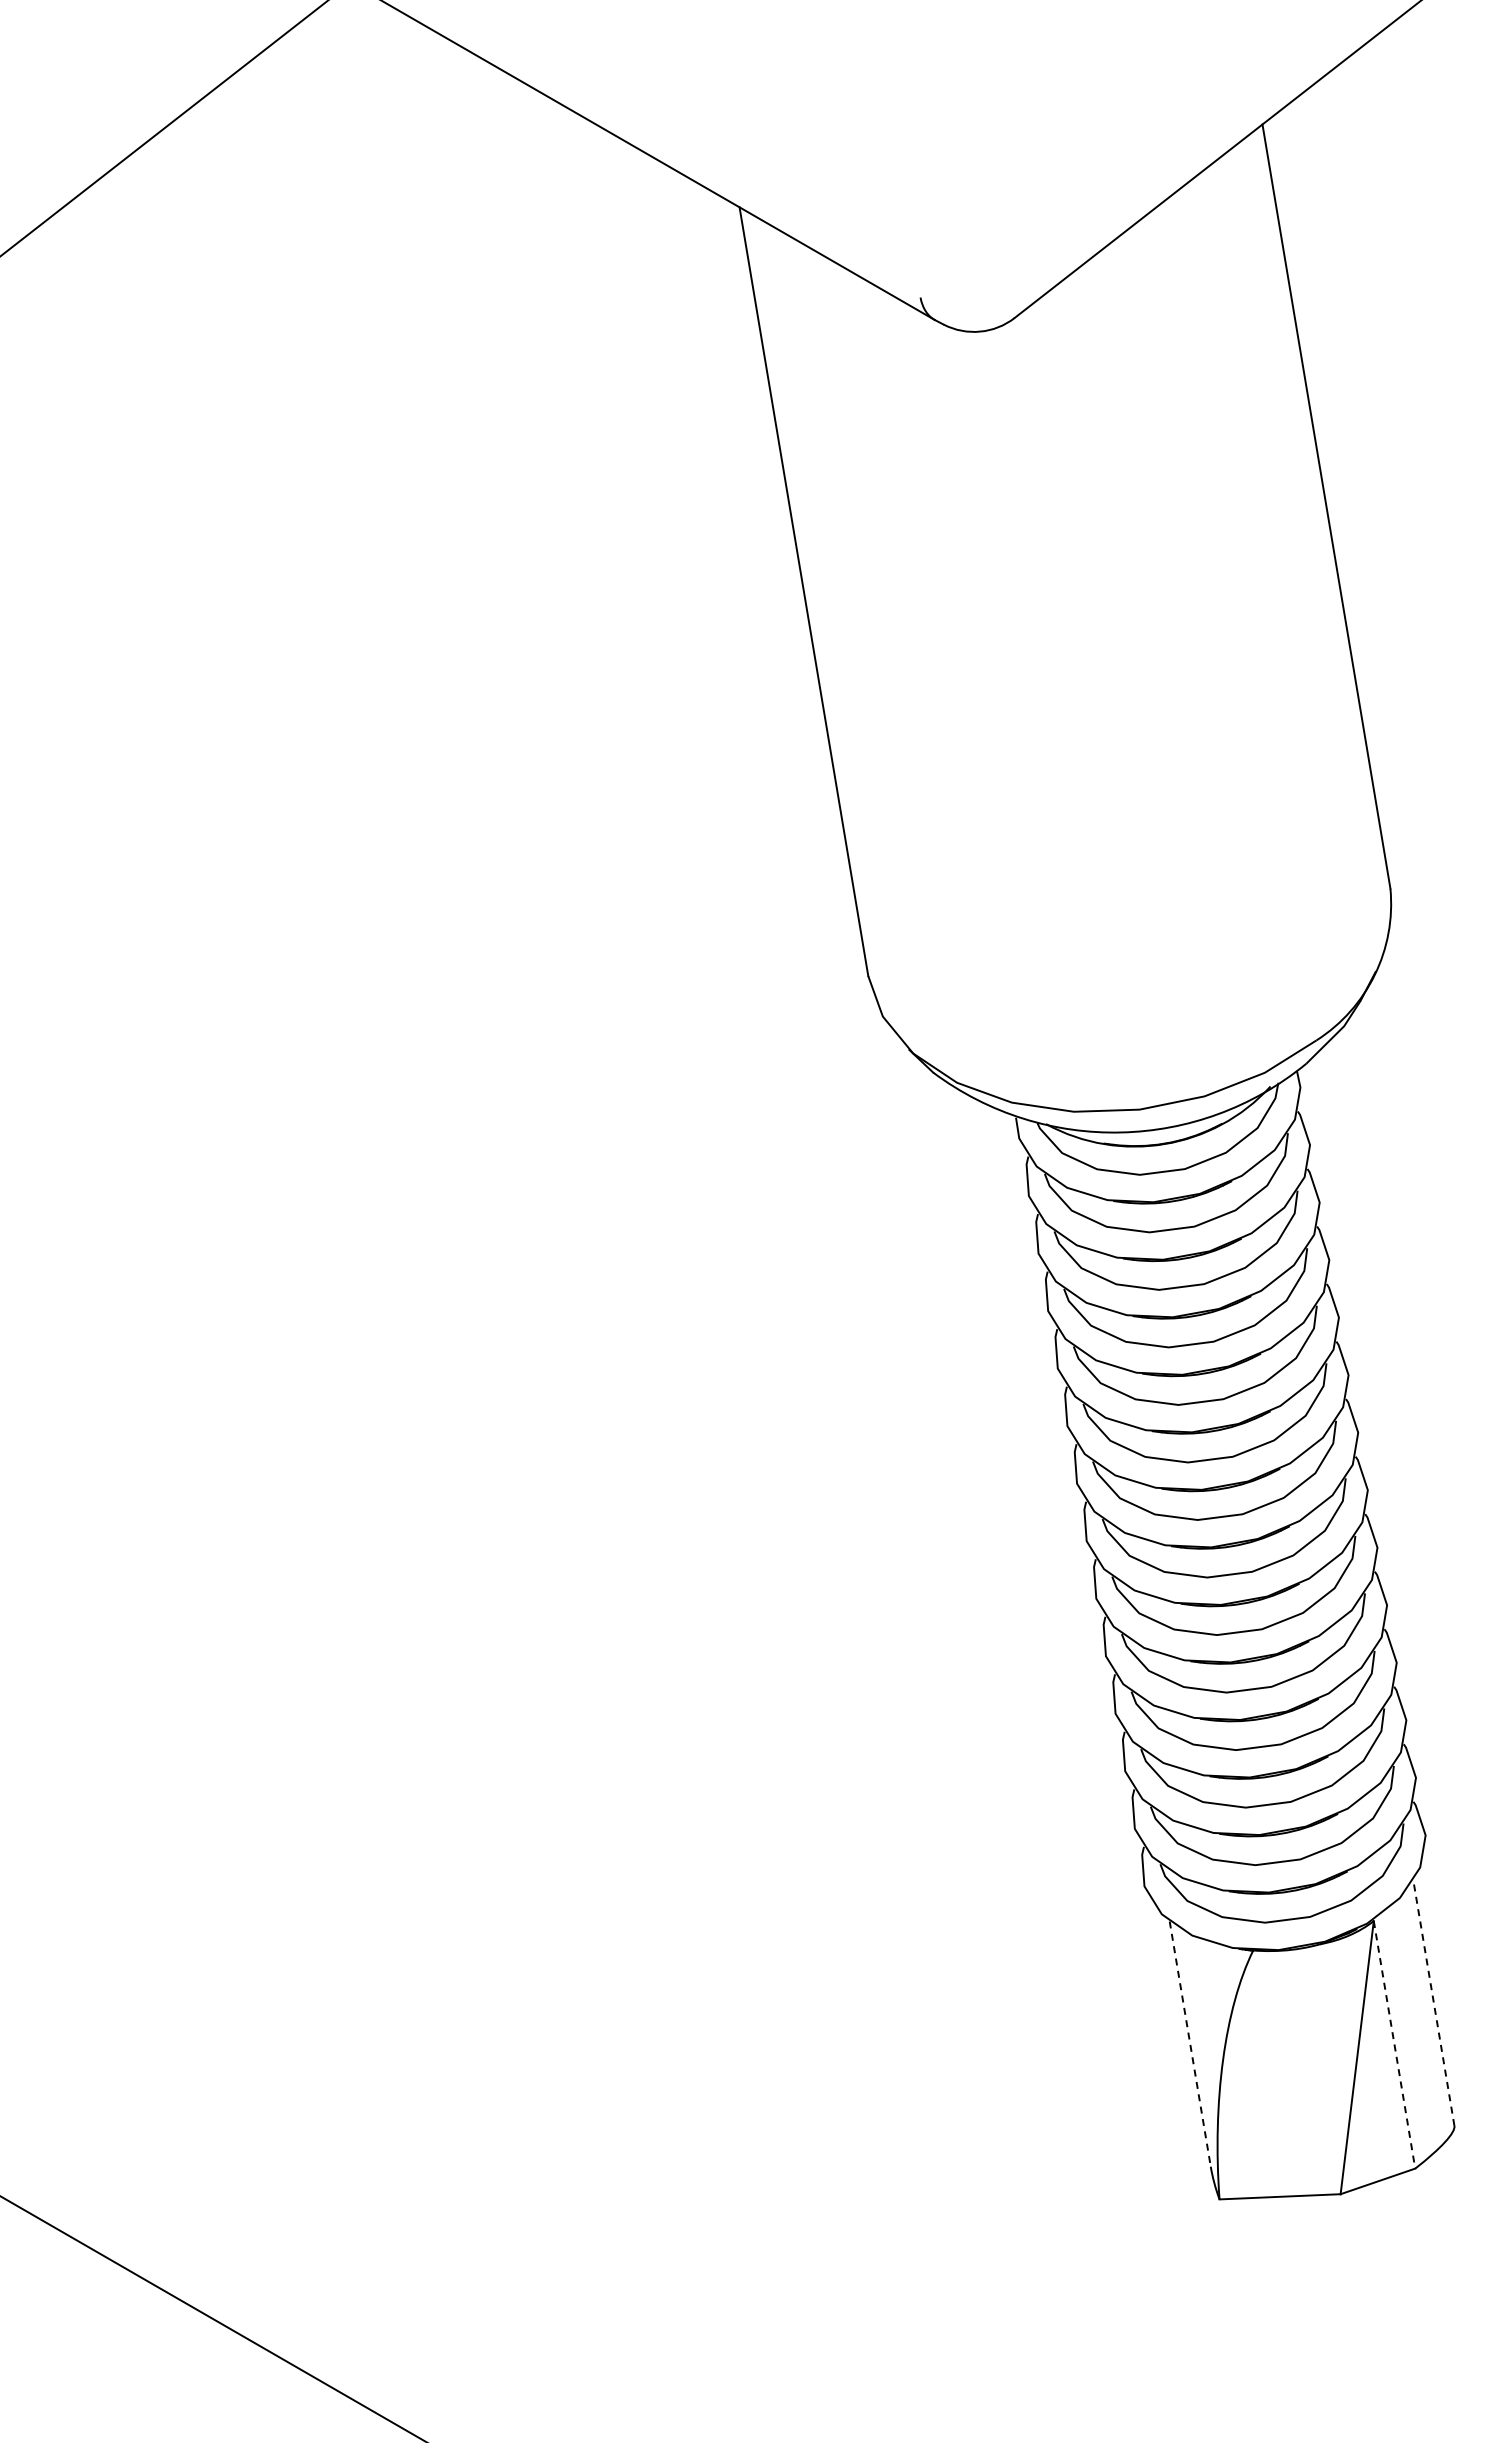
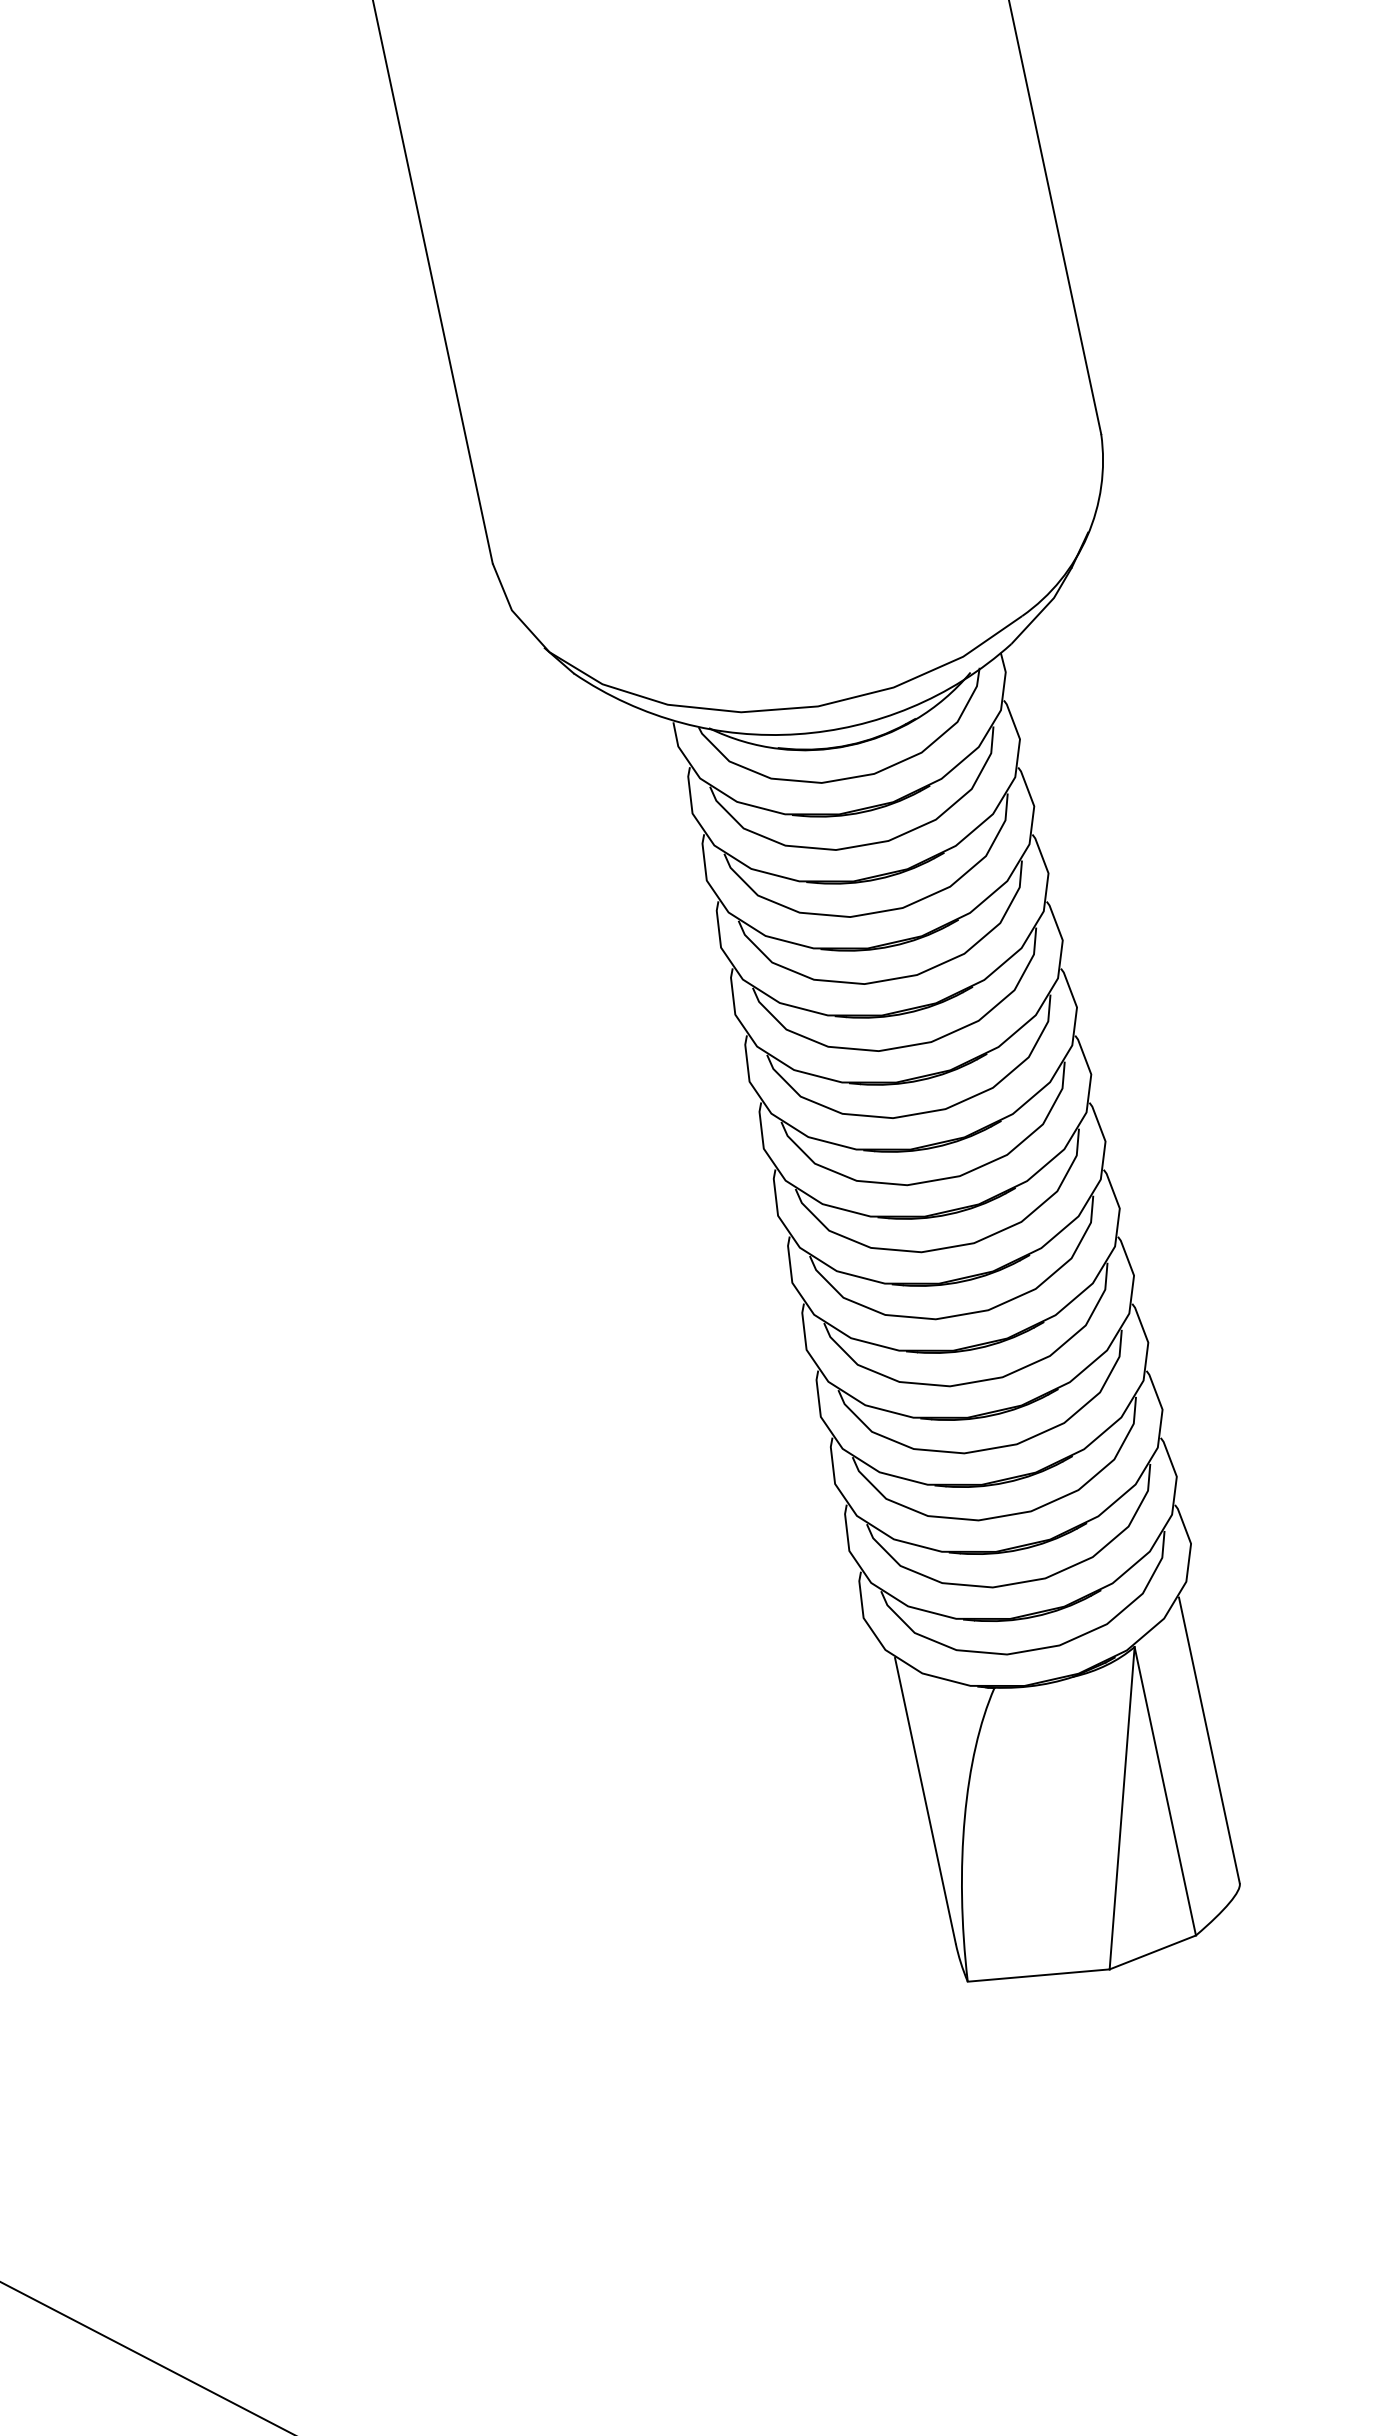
line: (1433, 2002) -> (1208, 1739), dashed -> solid
line: (1190, 2044) -> (925, 1801), dashed -> solid
line: (1394, 2045) -> (1165, 1792), dashed -> solid

